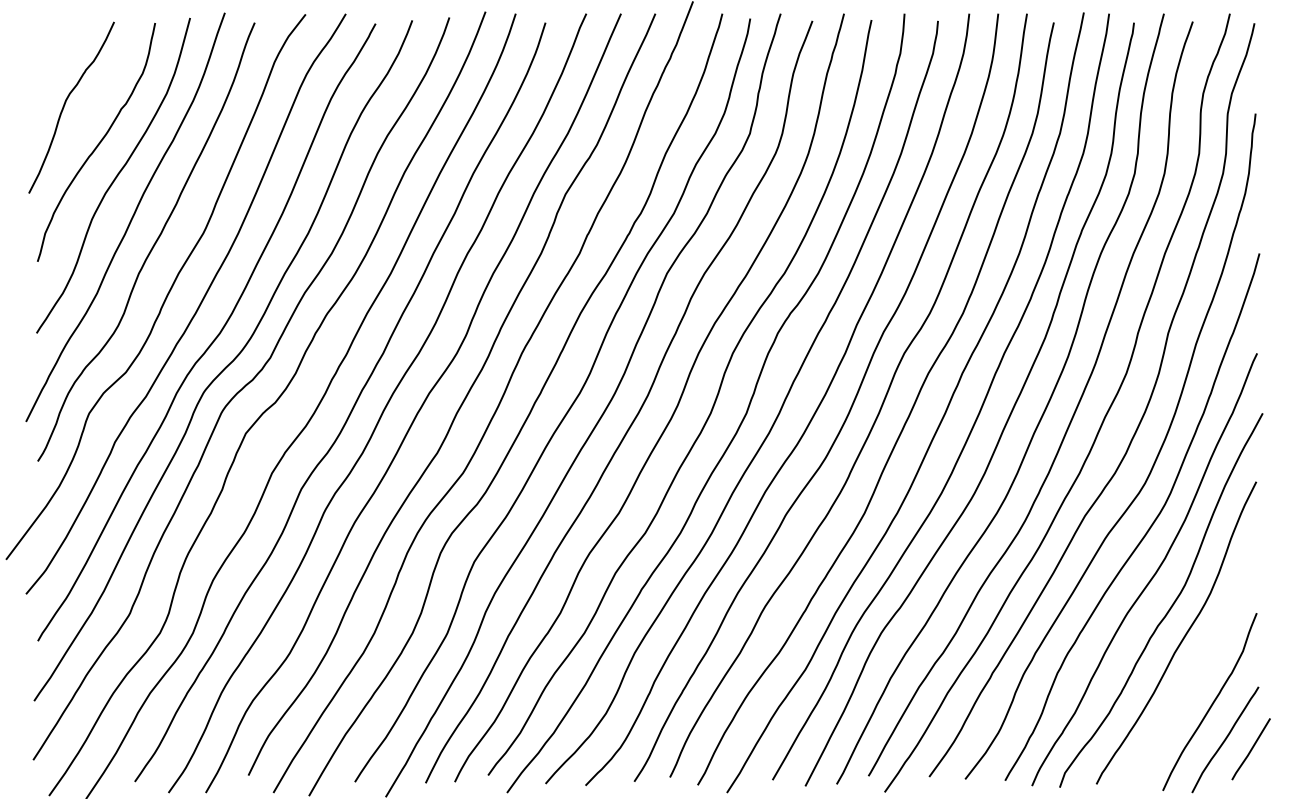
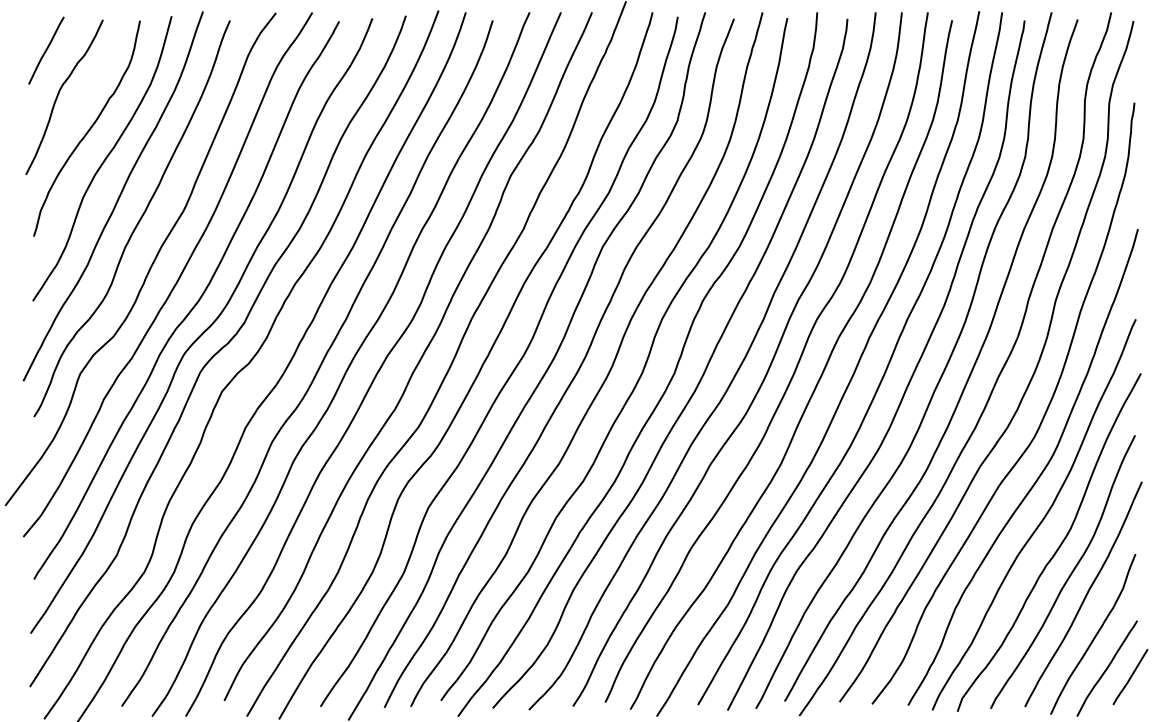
line: (51, 55) -> (46, 50), added
curve: (1201, 658) -> (1085, 595), added

